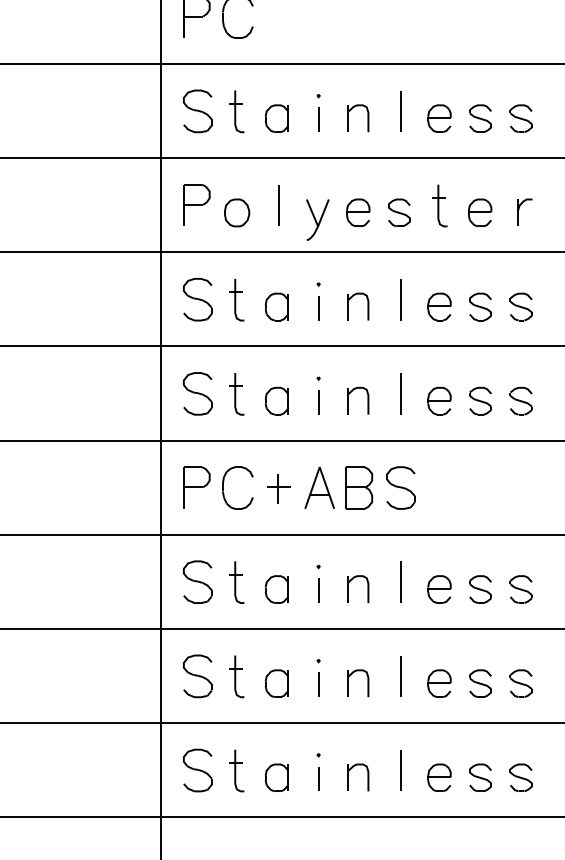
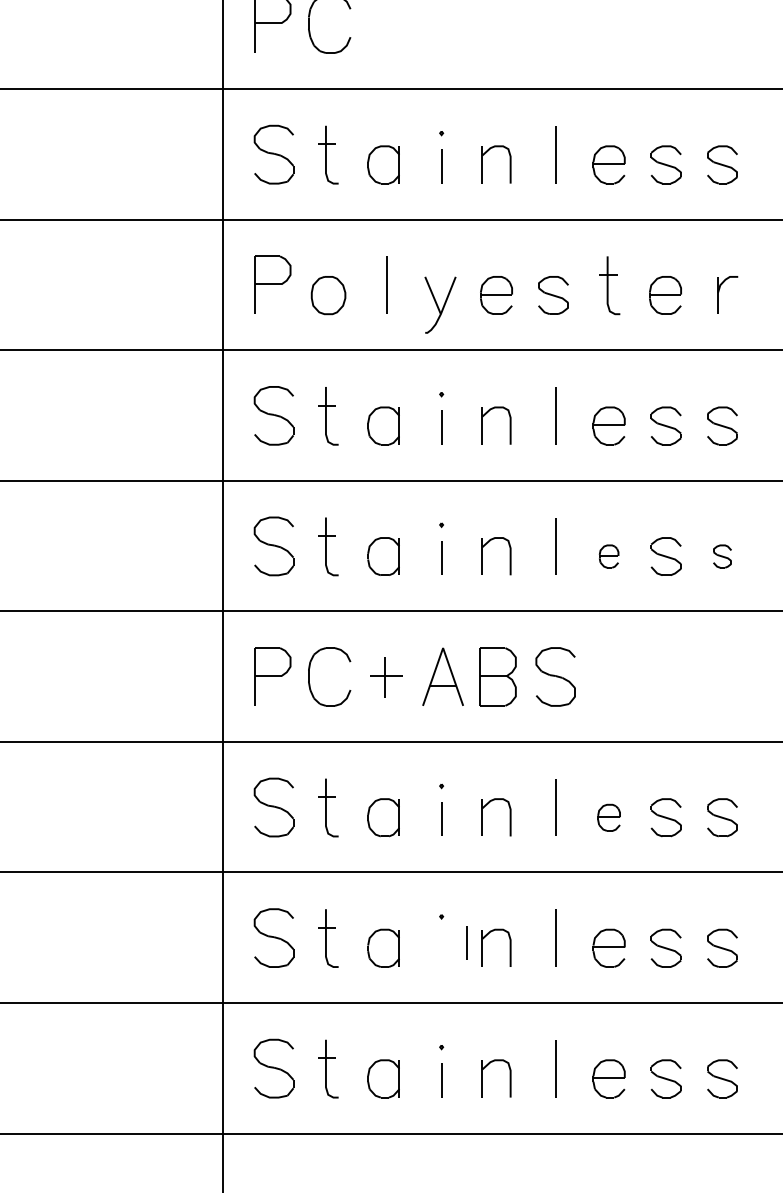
part: (439, 401) -> (608, 556), size x0.6
part: (521, 401) -> (722, 556), size x0.6
part: (439, 589) -> (608, 817), size x0.7
line: (318, 684) -> (466, 942), moved

